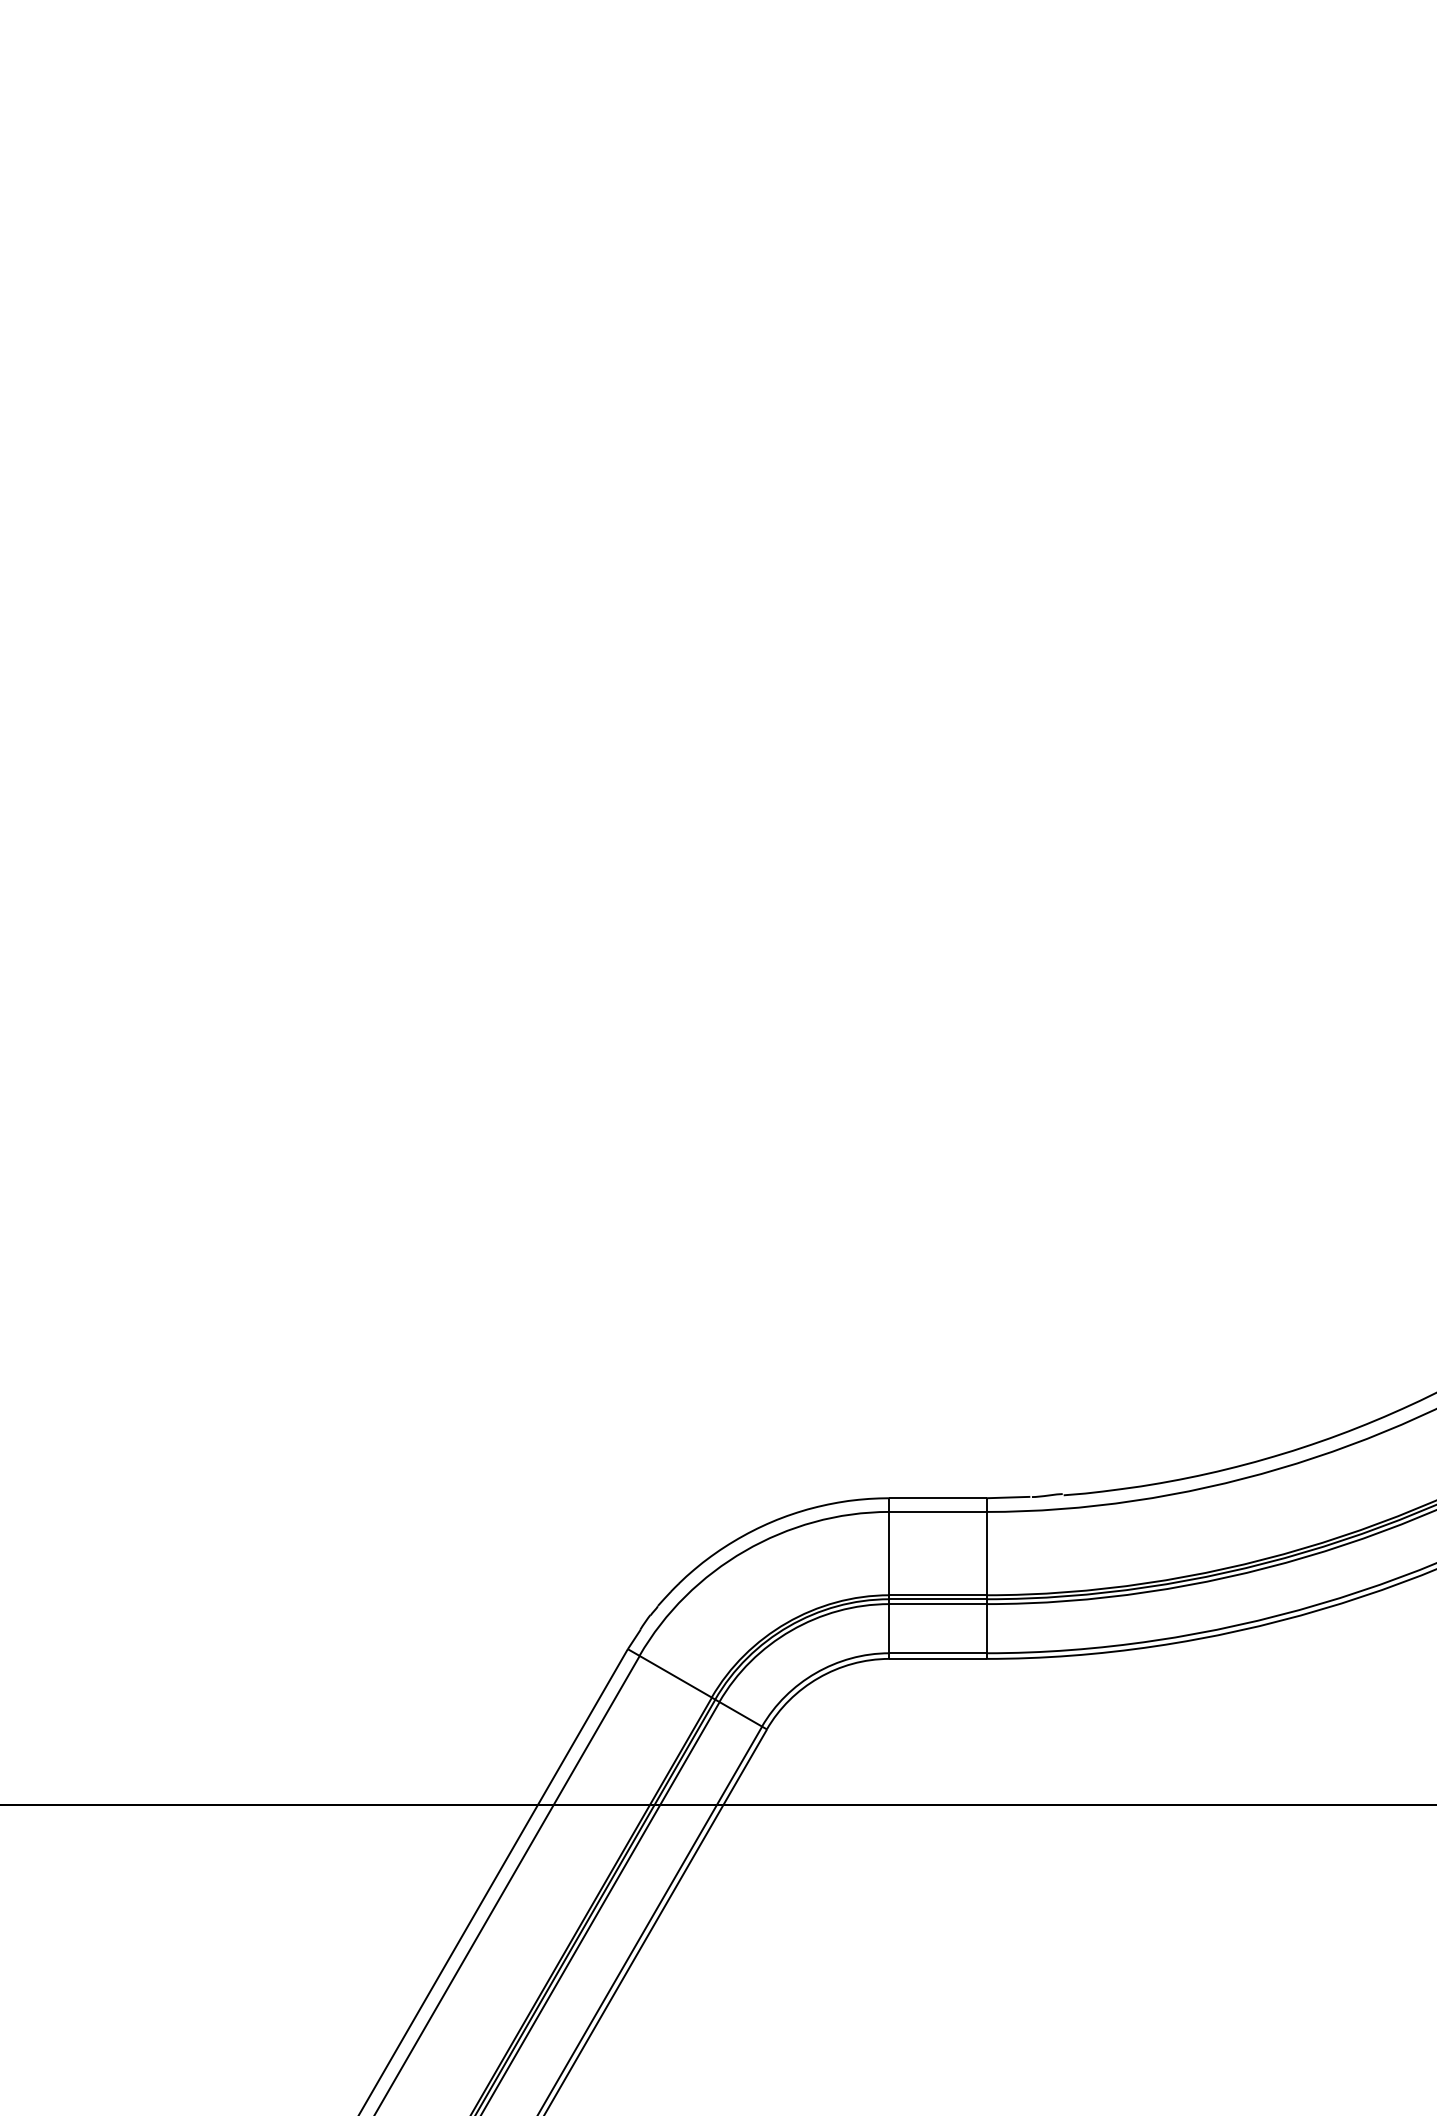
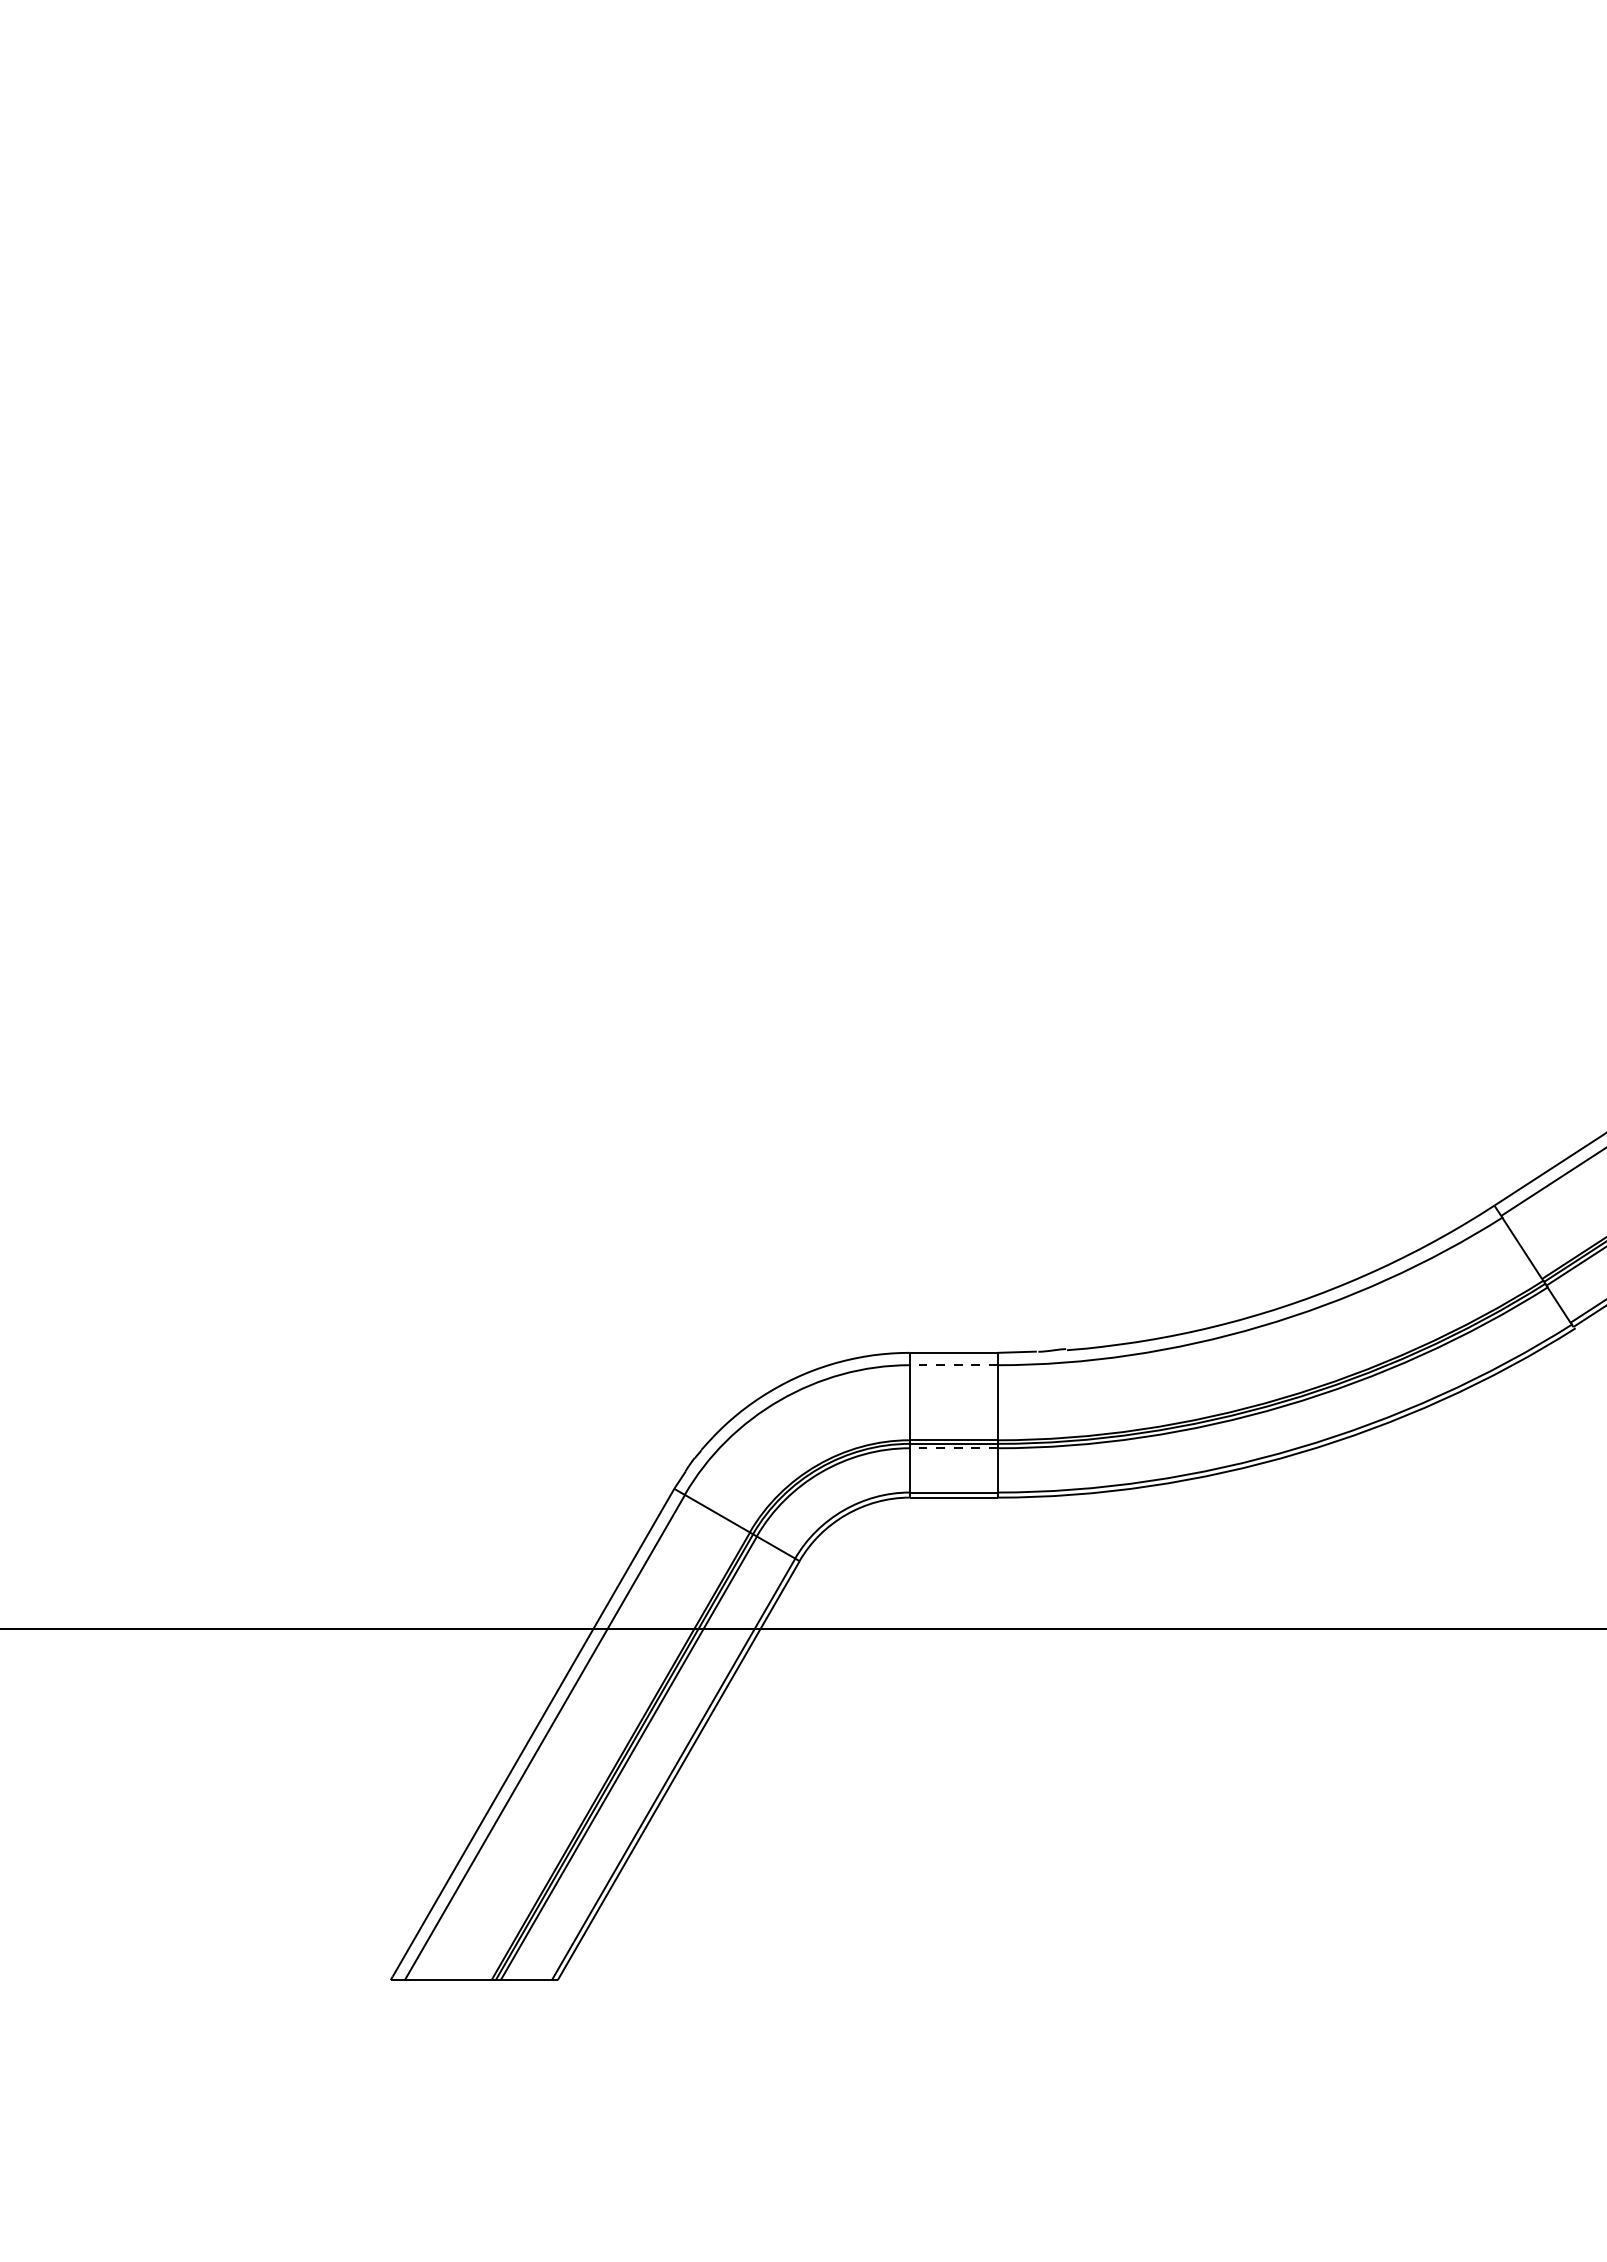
line: (937, 1512) -> (953, 1365), solid -> dashed
line: (937, 1604) -> (953, 1448), solid -> dashed

